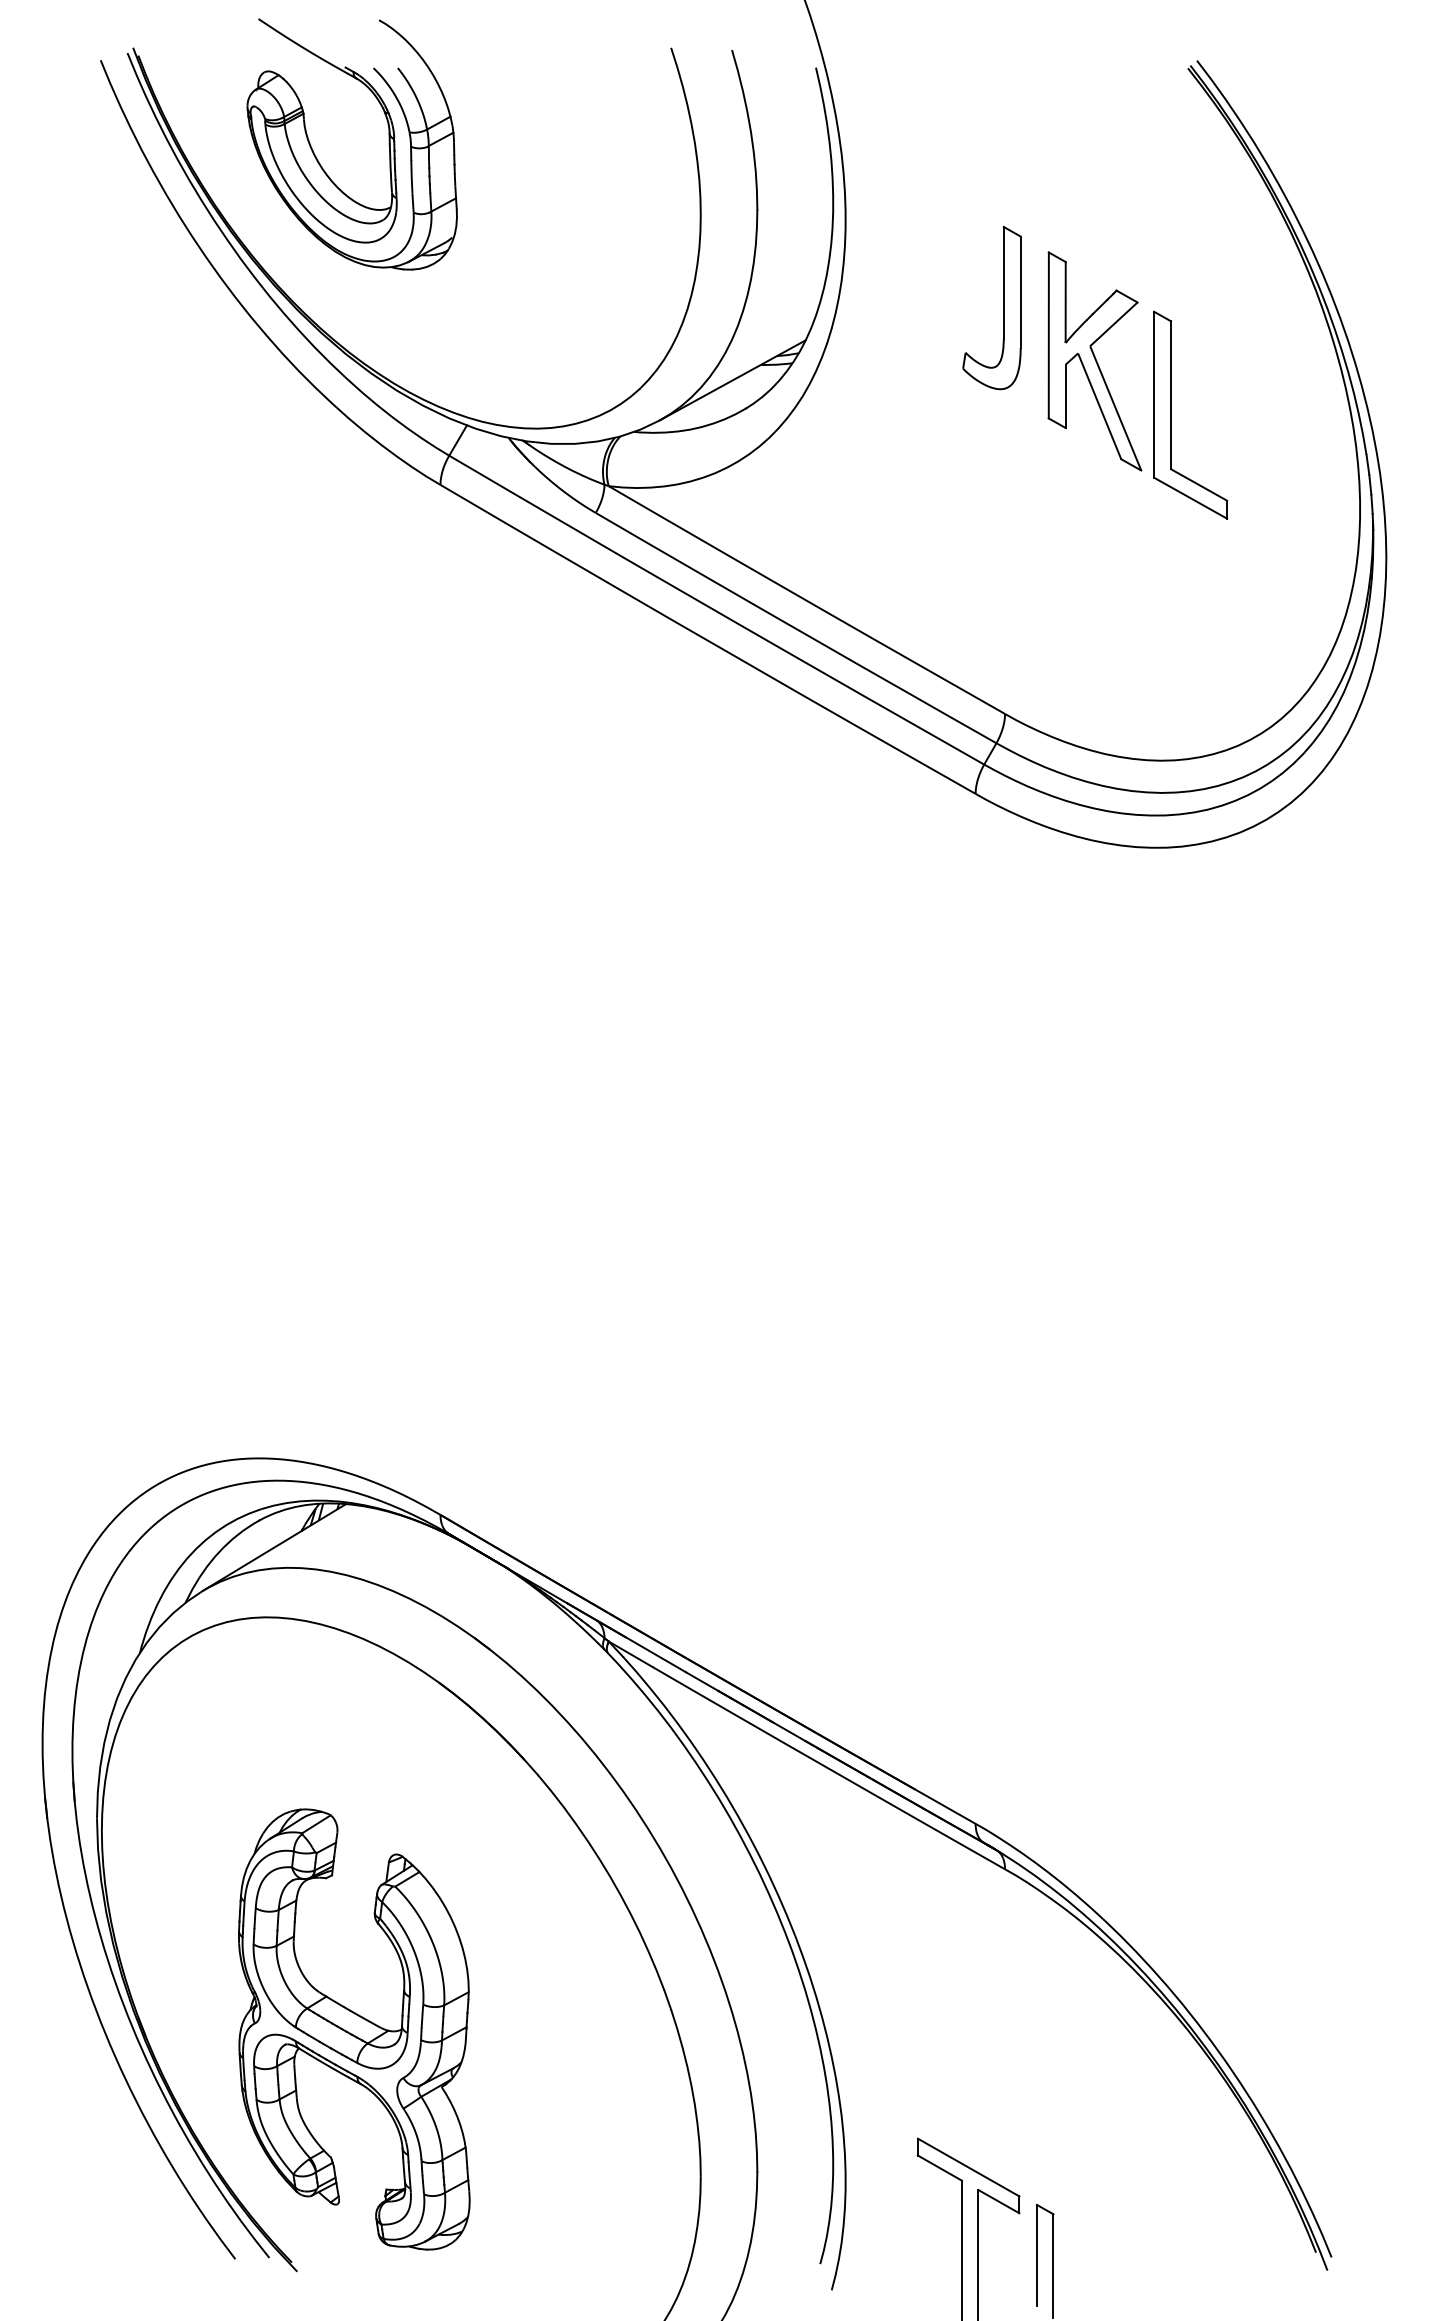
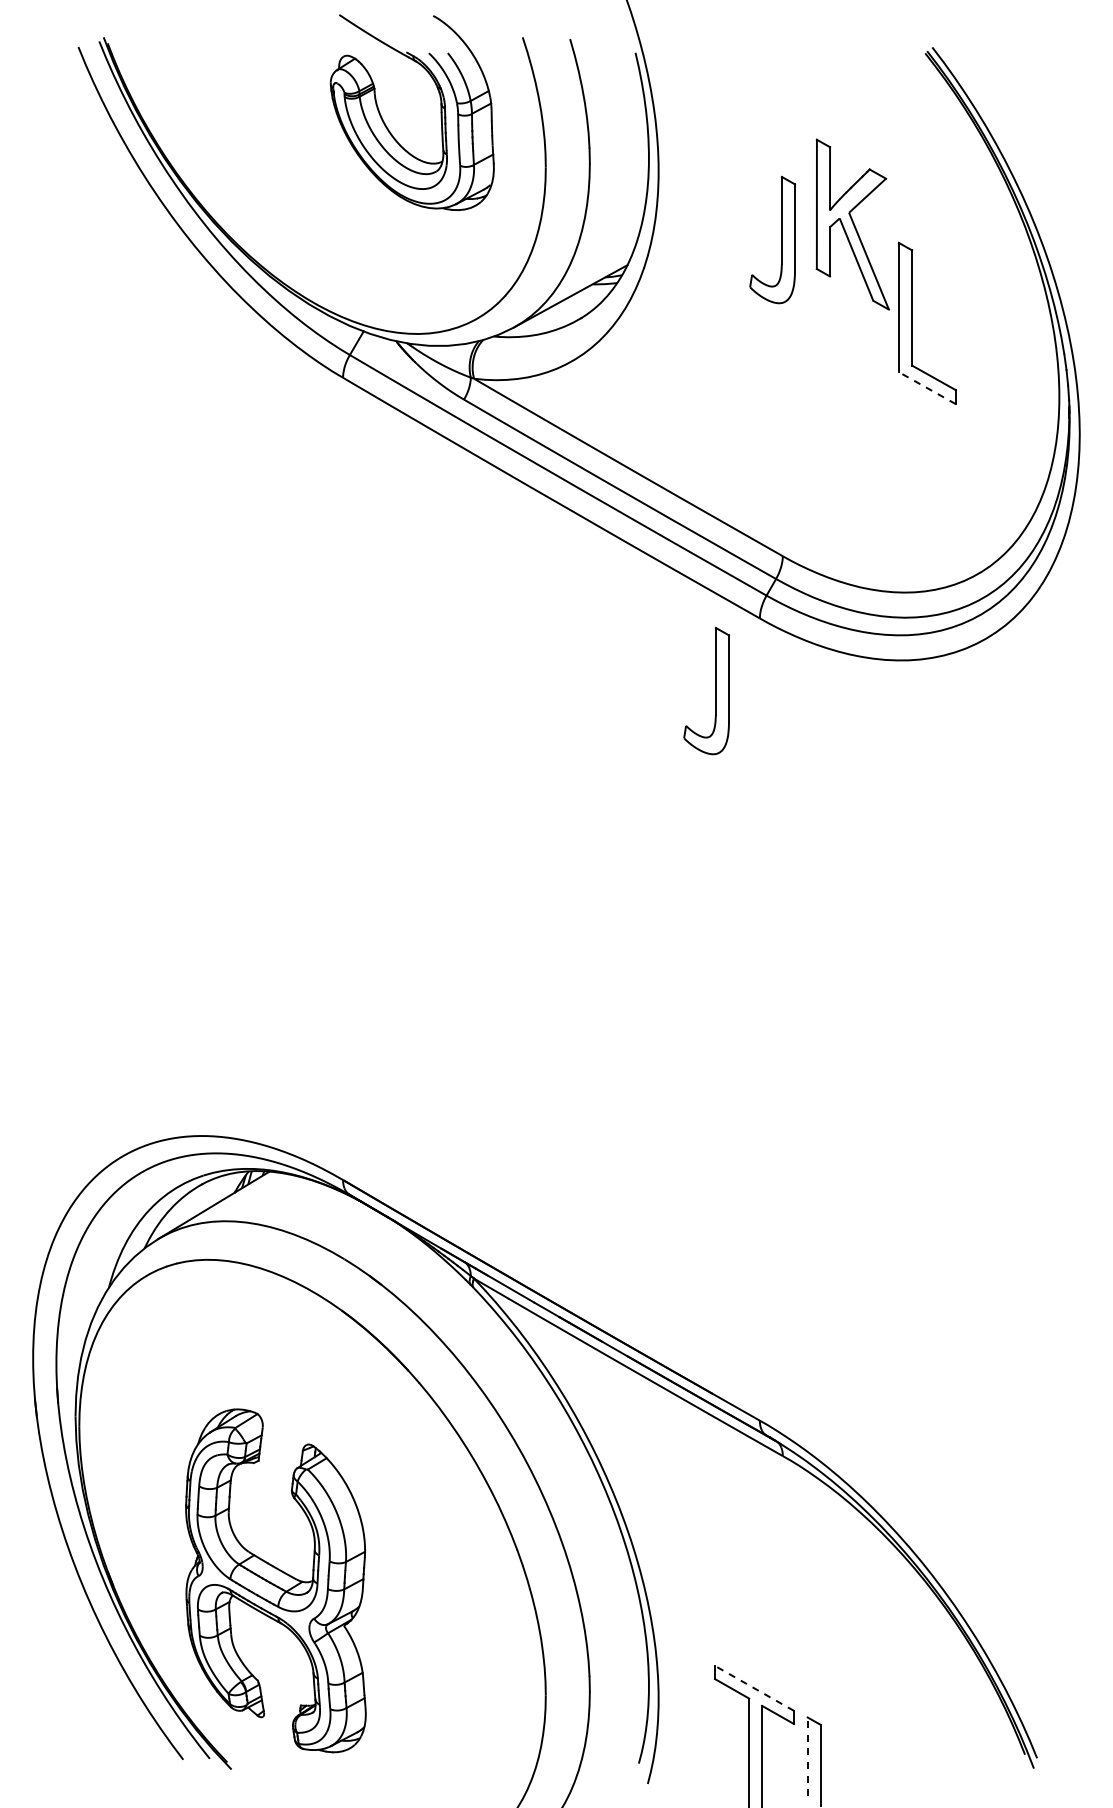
part: (320, 162) -> (387, 126), moved
part: (1094, 361) -> (852, 224), moved
line: (1190, 498) -> (927, 388), solid -> dashed
part: (918, 886) -> (715, 690), added
line: (968, 2167) -> (754, 1688), solid -> dashed
line: (1036, 2255) -> (807, 1756), solid -> dashed

